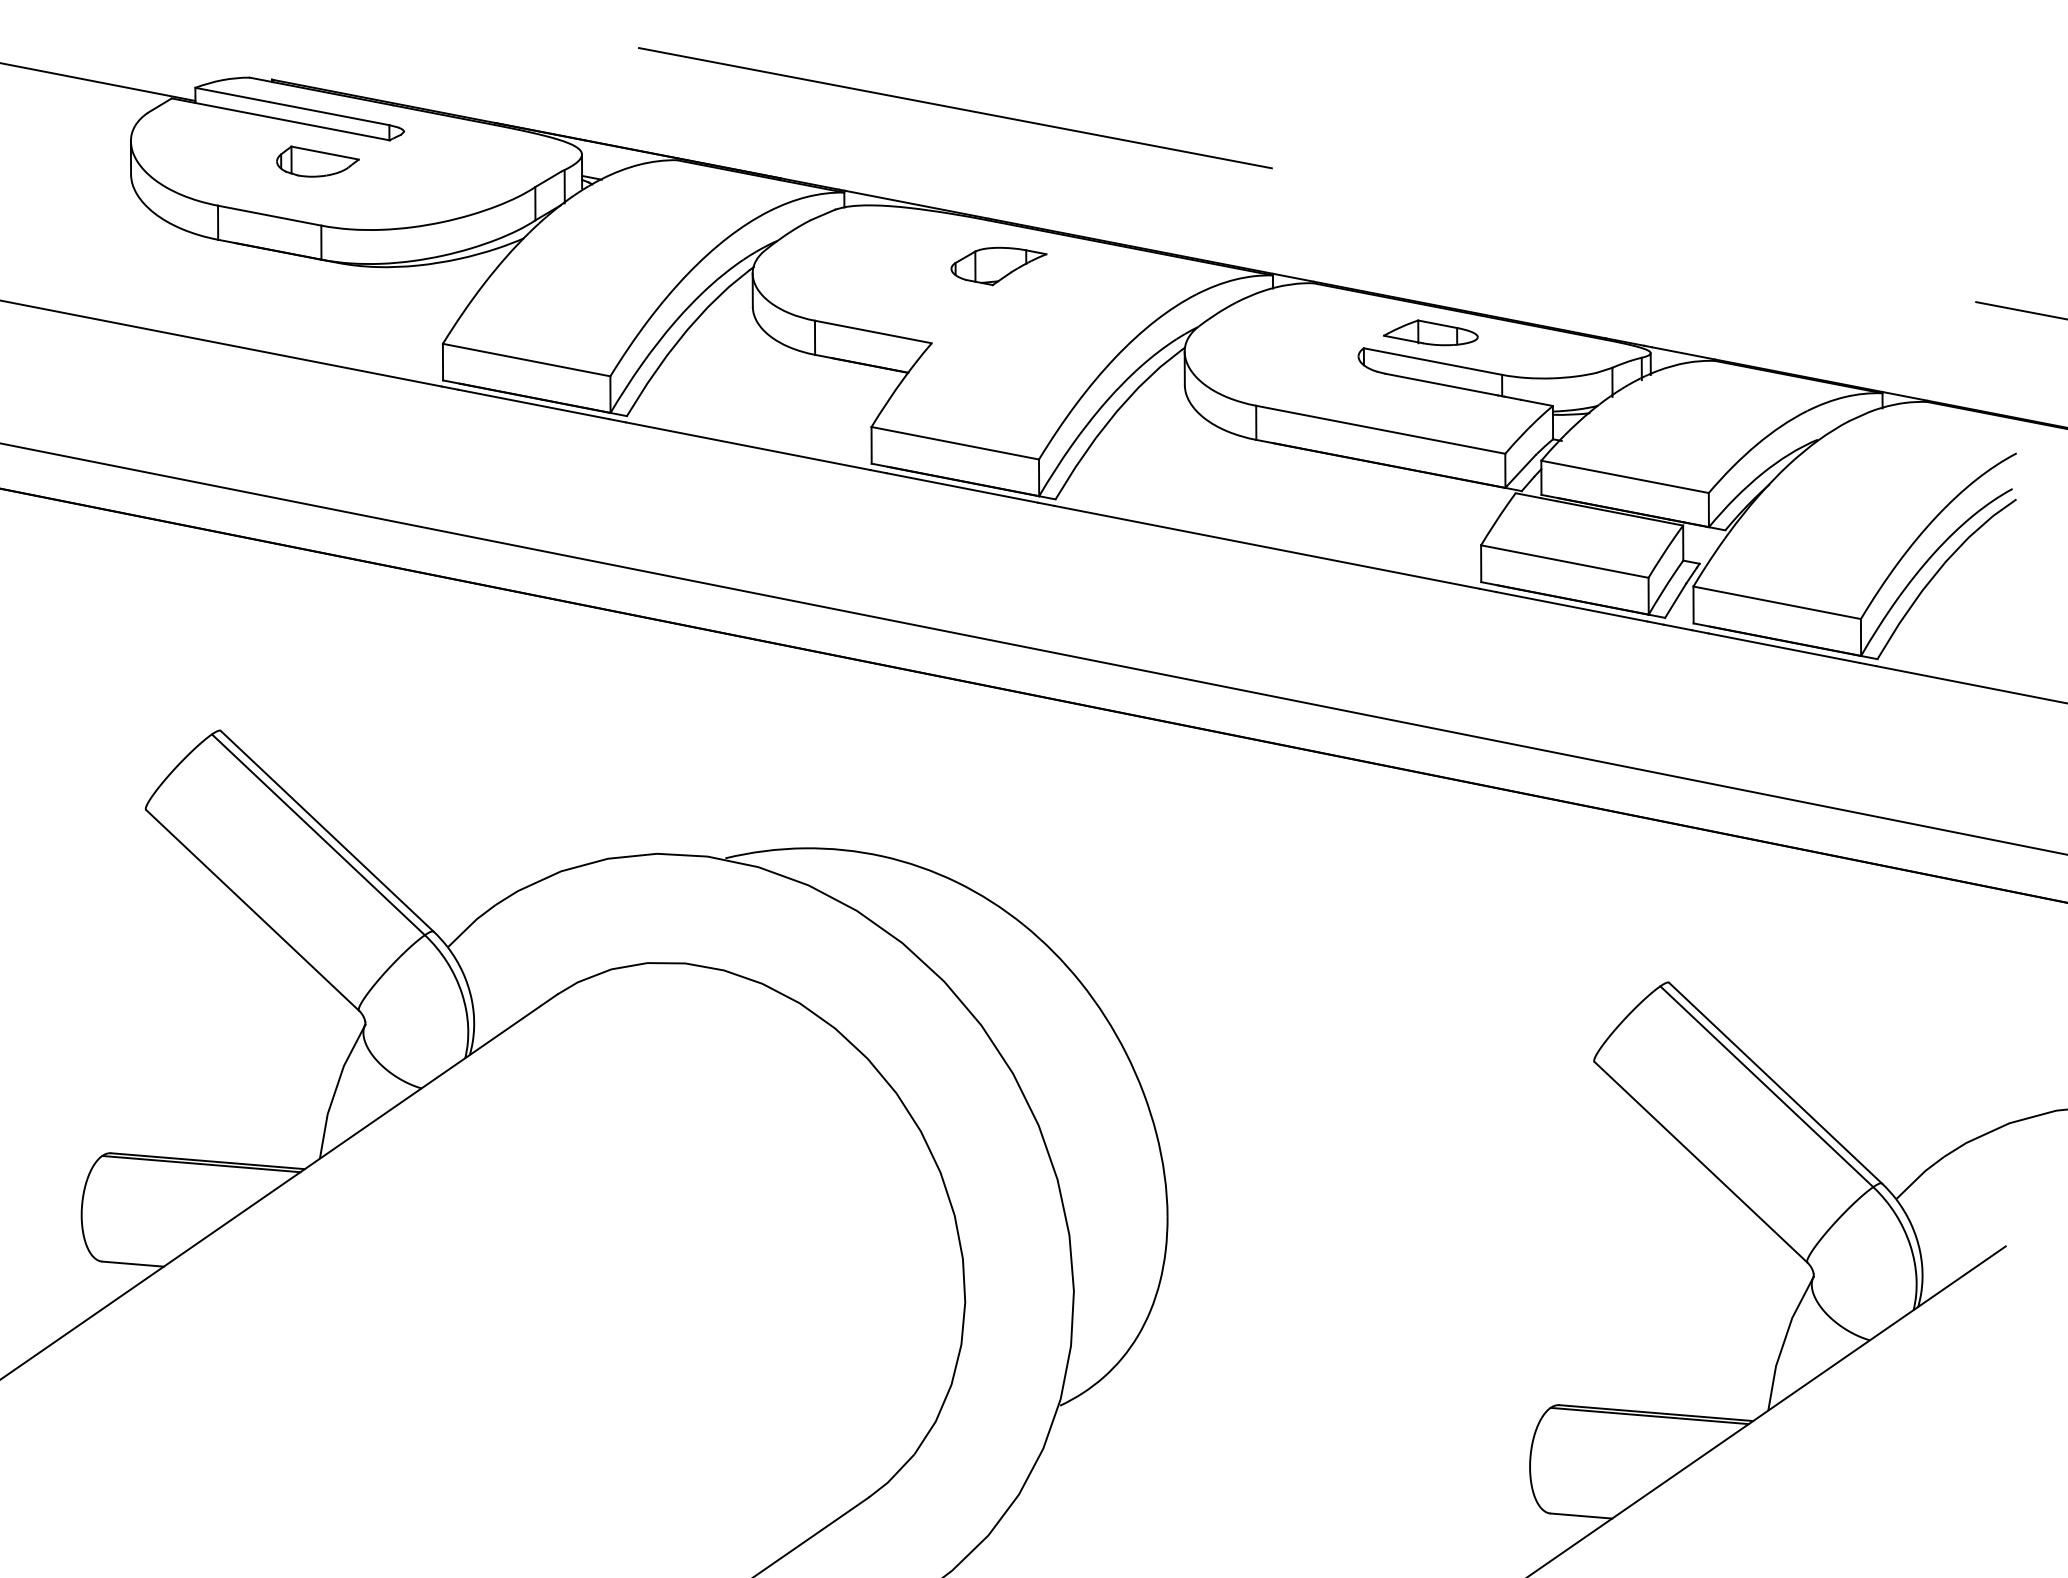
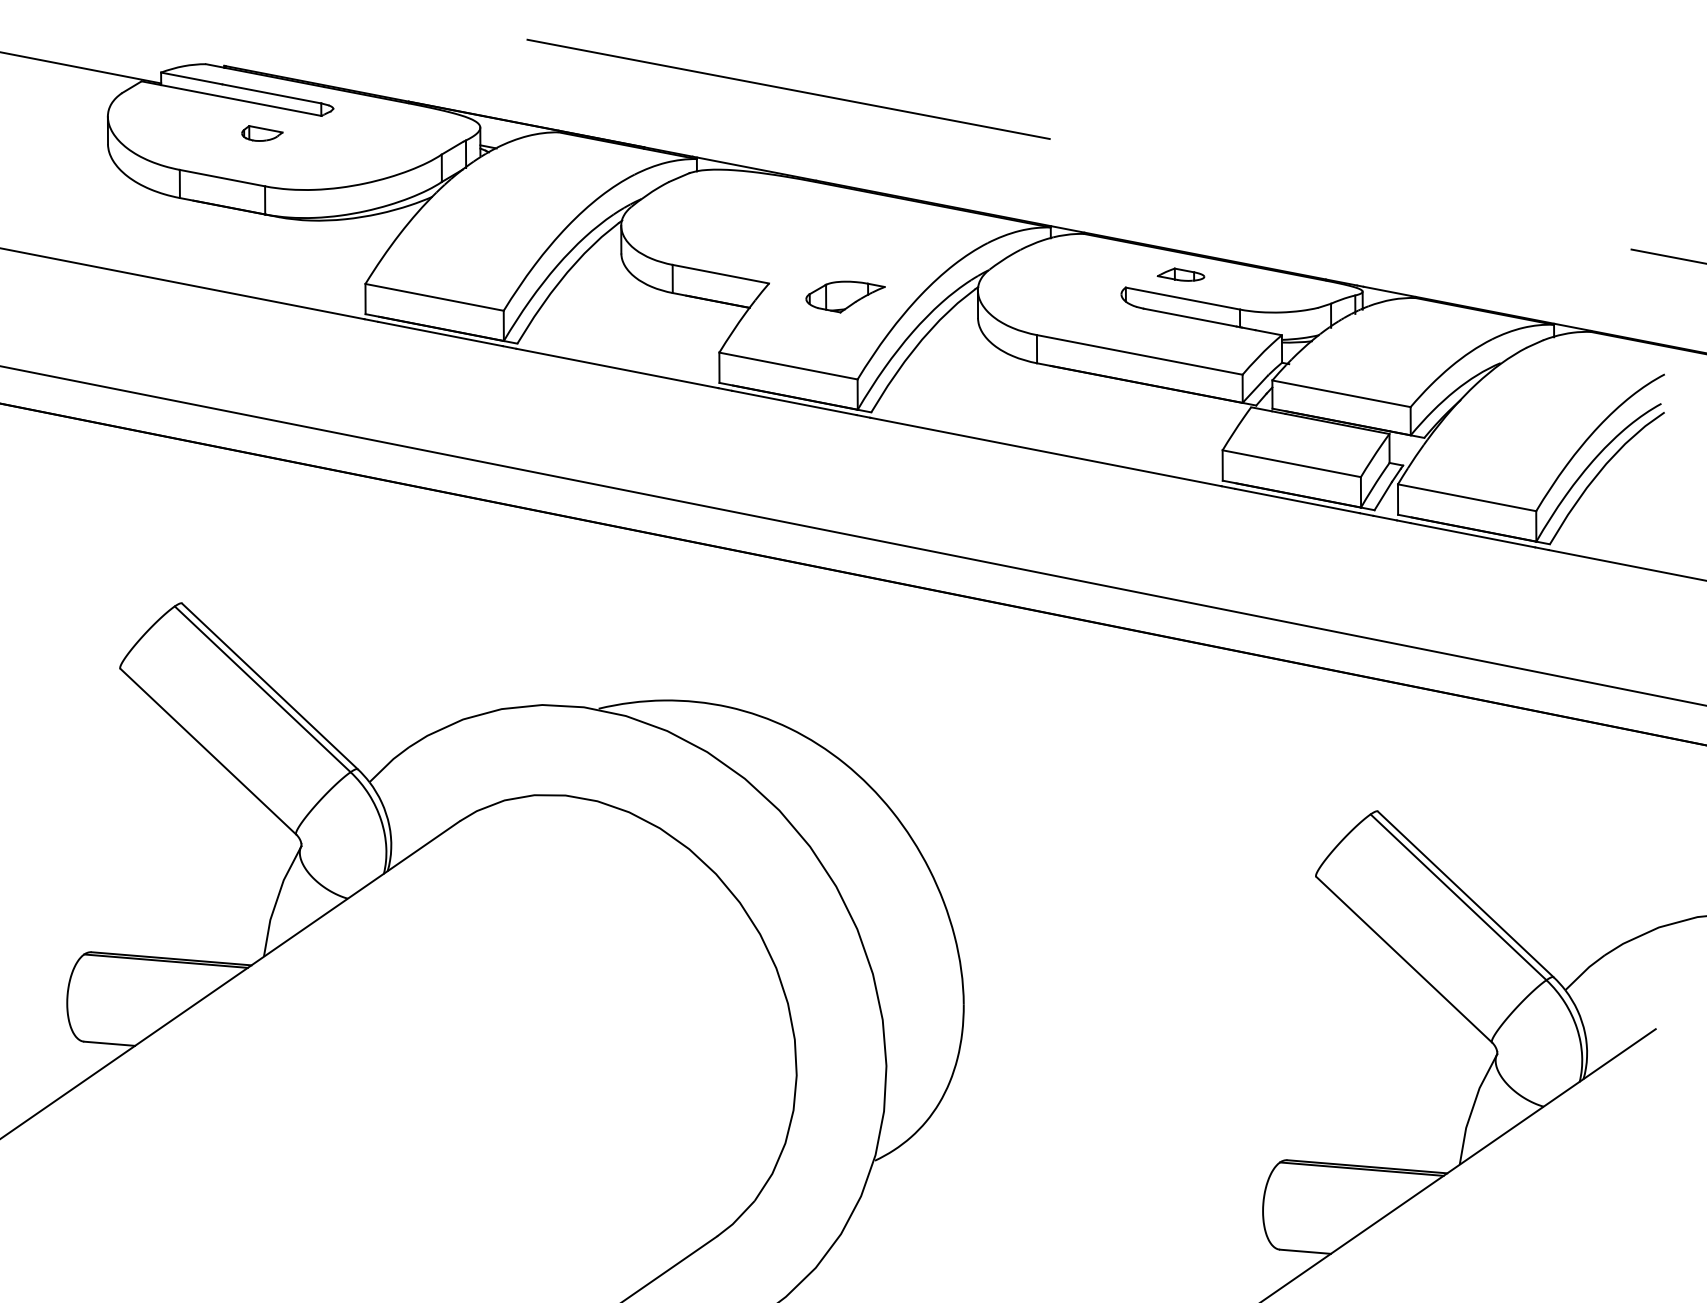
part: (318, 161) -> (262, 133), size x0.6
part: (998, 265) -> (845, 296), moved
part: (1430, 332) -> (1180, 274), size x0.6

